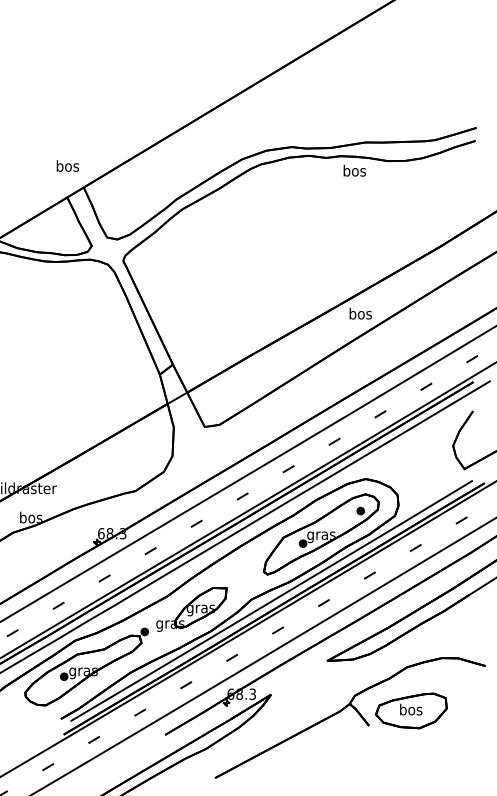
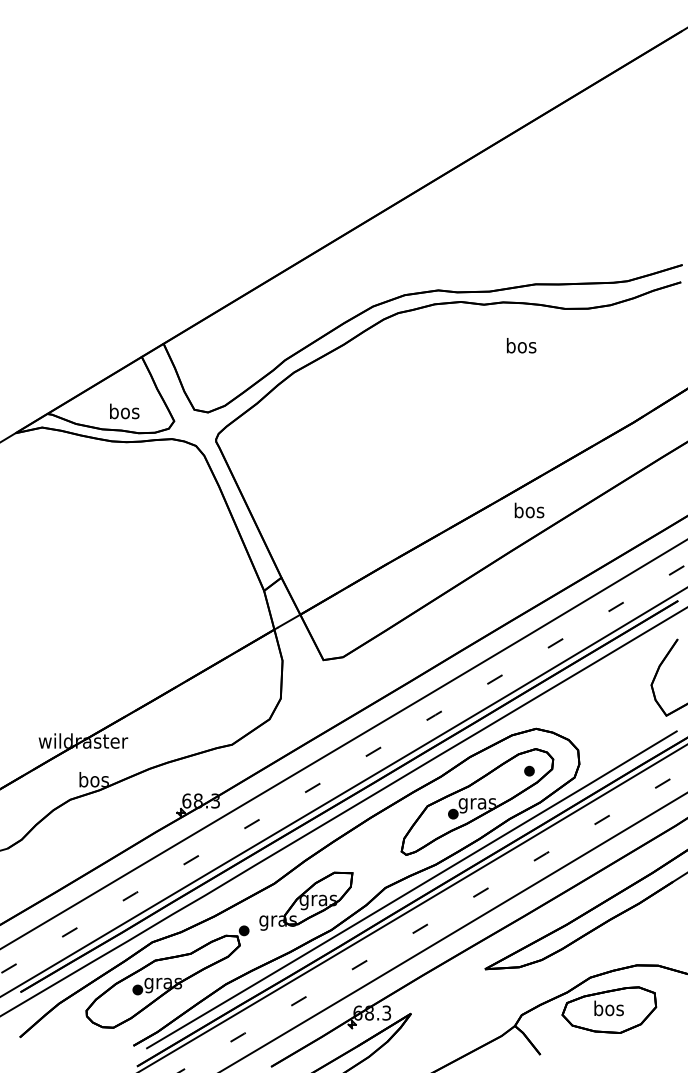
text: (67, 166) -> (124, 411), moved
text: (354, 170) -> (521, 345), moved
part: (411, 710) -> (609, 1009), moved

